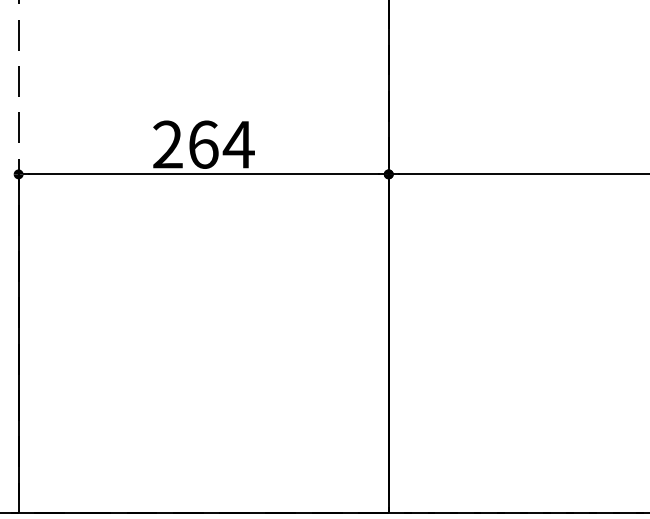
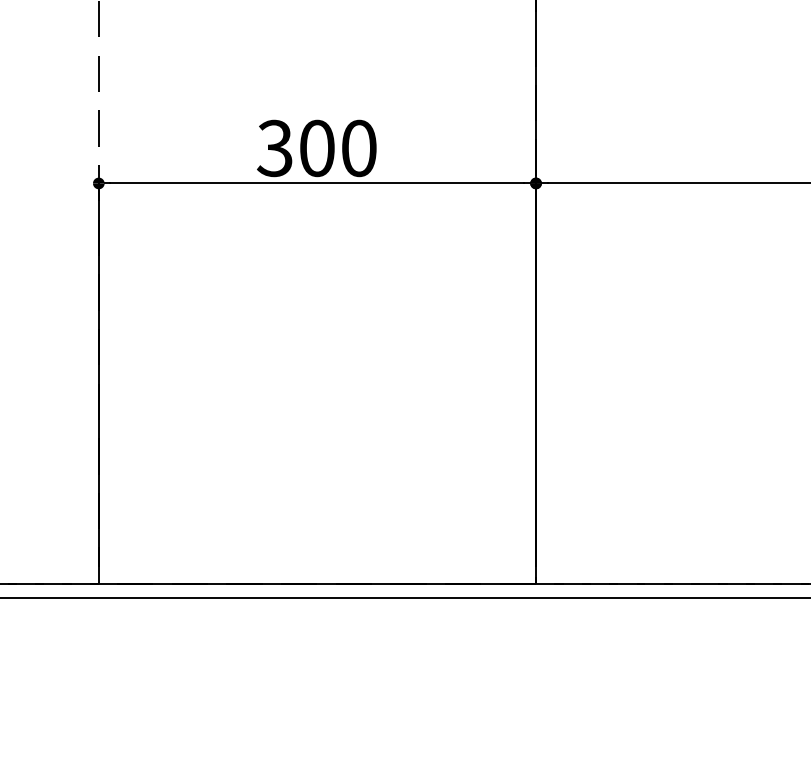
text: (203, 144) -> (317, 148), 264 -> 300

